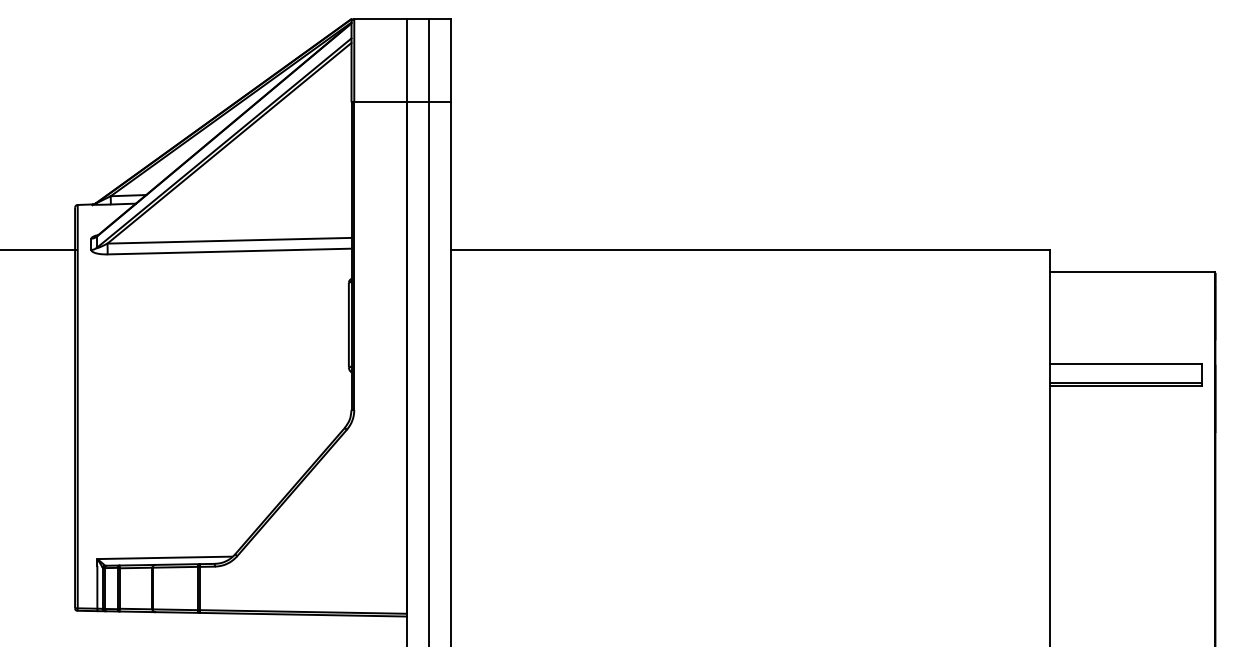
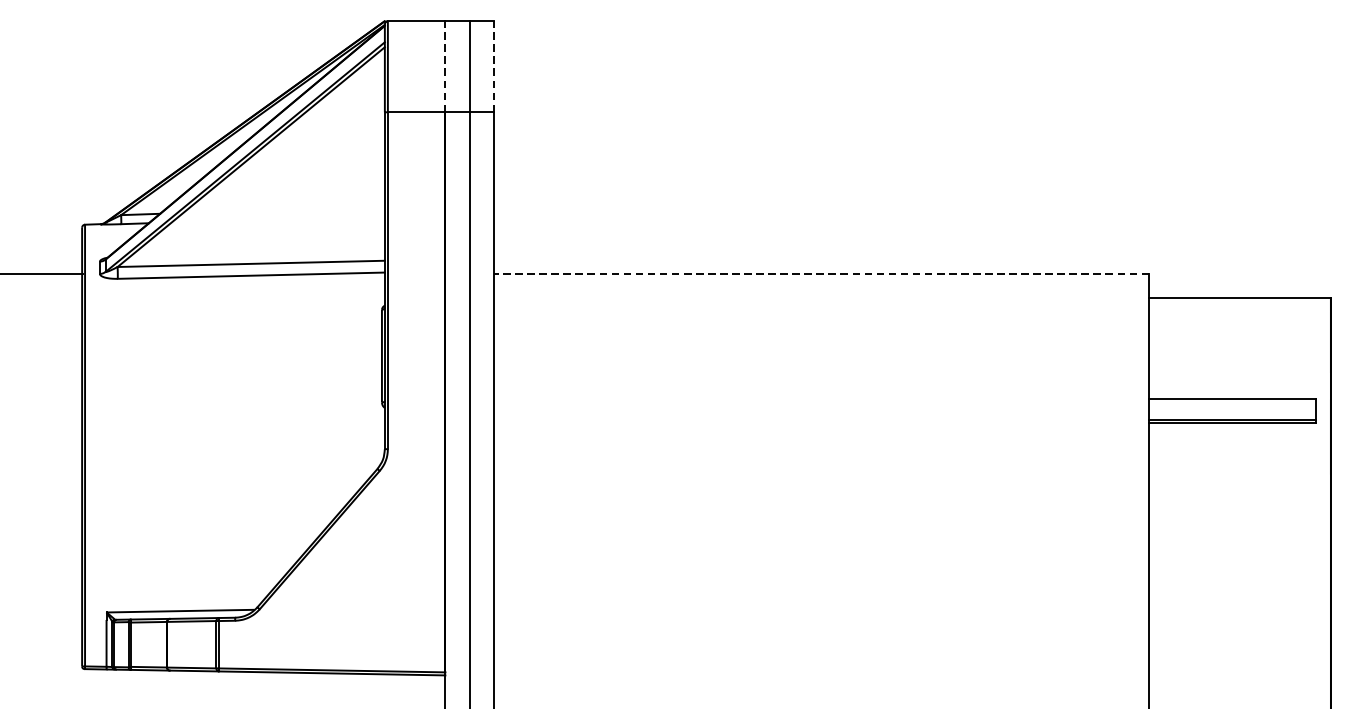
line: (406, 60) -> (445, 66), solid -> dashed
line: (451, 60) -> (494, 66), solid -> dashed
line: (749, 250) -> (820, 274), solid -> dashed

